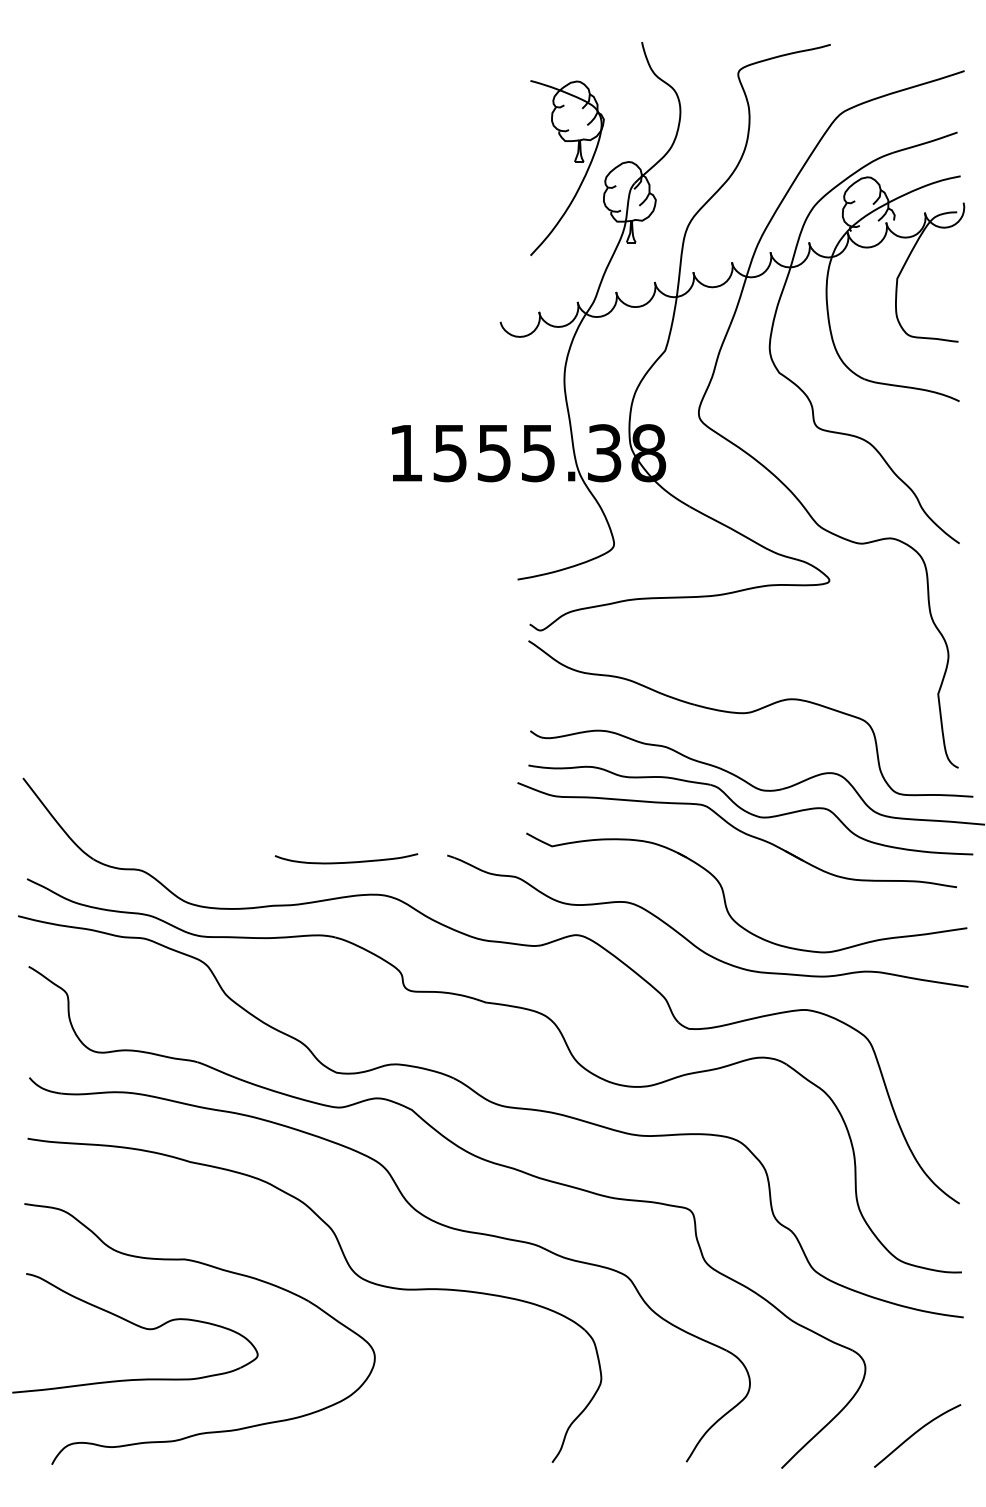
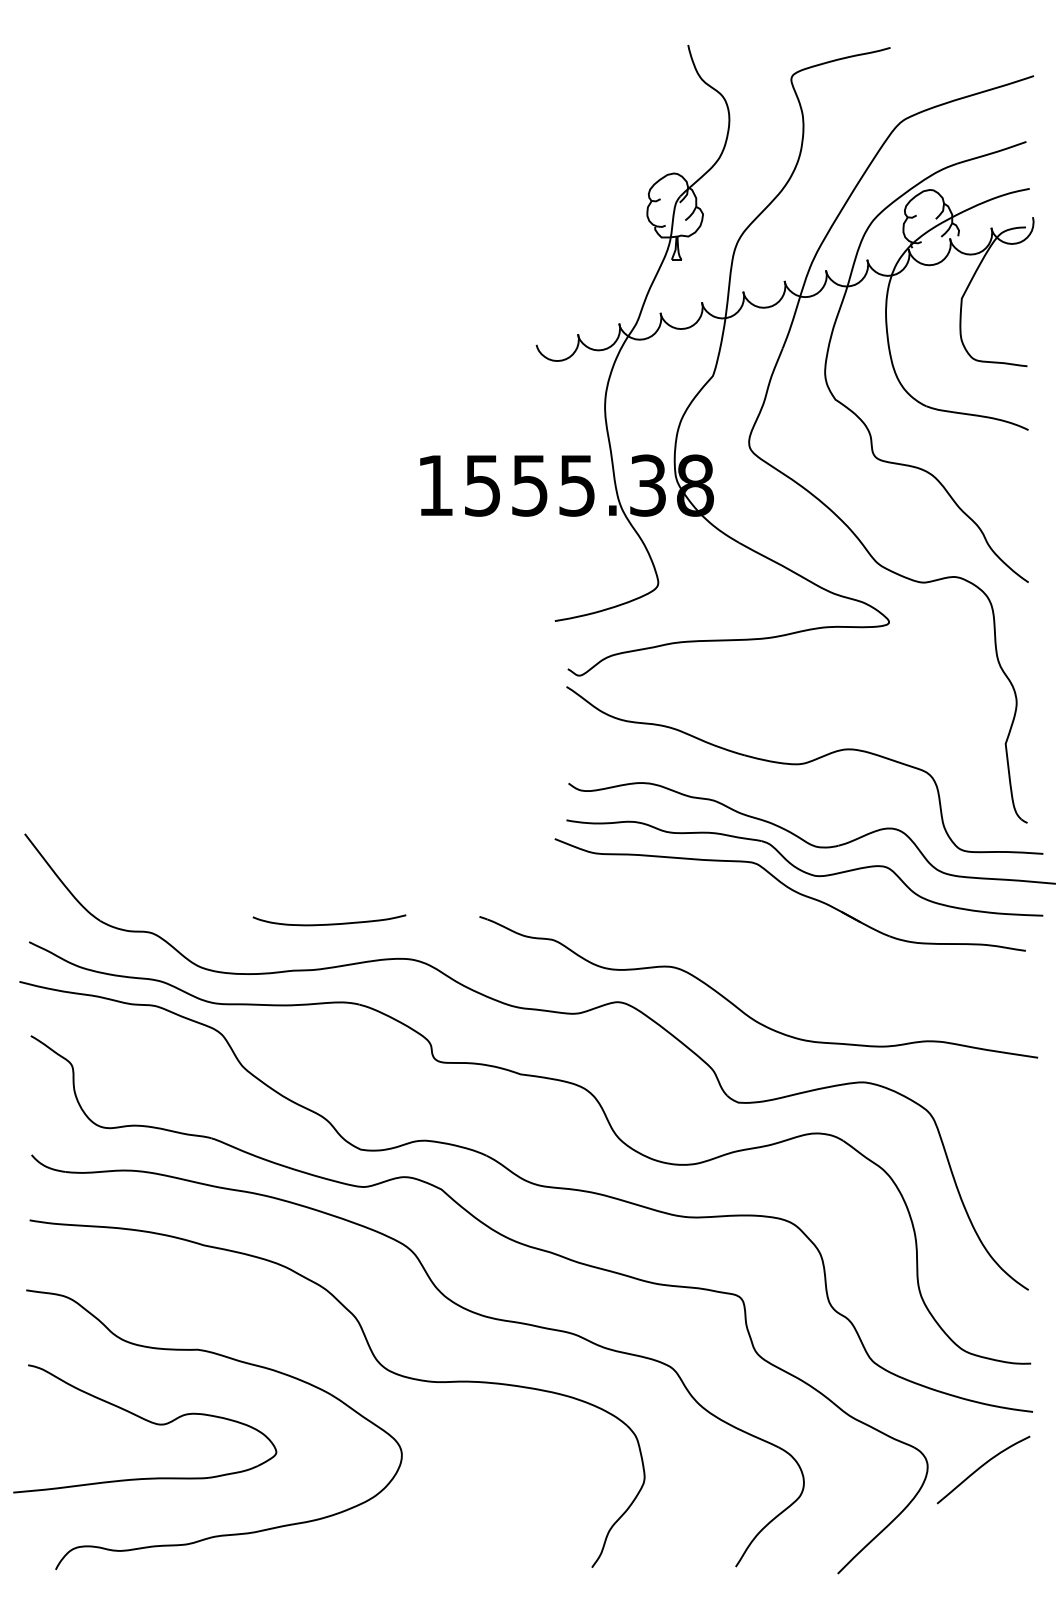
part: (574, 161) -> (615, 173), removed
curve: (346, 861) -> (329, 923), moved
part: (725, 897) -> (777, 961), removed
curve: (915, 1433) -> (981, 1467), moved

